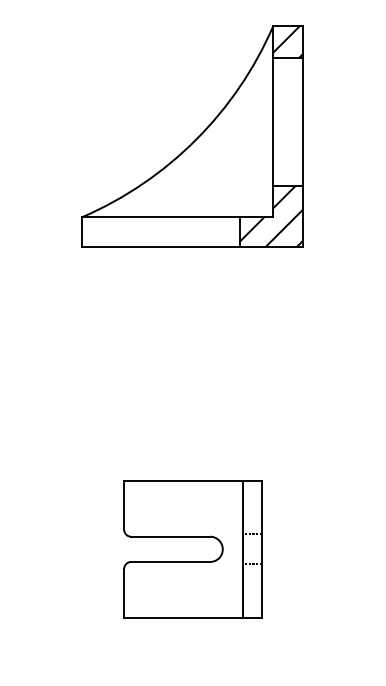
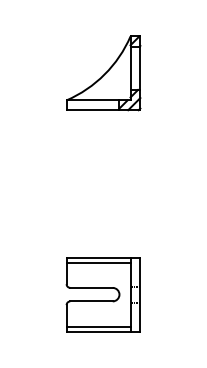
part: (193, 136) -> (103, 73), size x0.62
line: (183, 489) -> (98, 262), added
line: (183, 608) -> (98, 326), added

